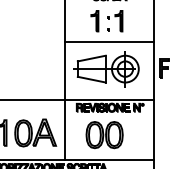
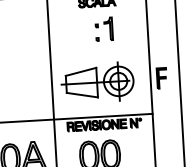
part: (94, 21) -> (81, 30), removed
line: (109, 41) -> (99, 51), removed

